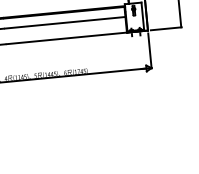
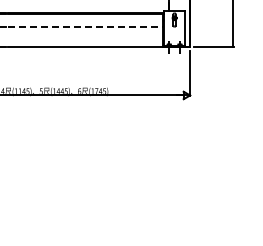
line: (66, 23) -> (86, 27), solid -> dashed

